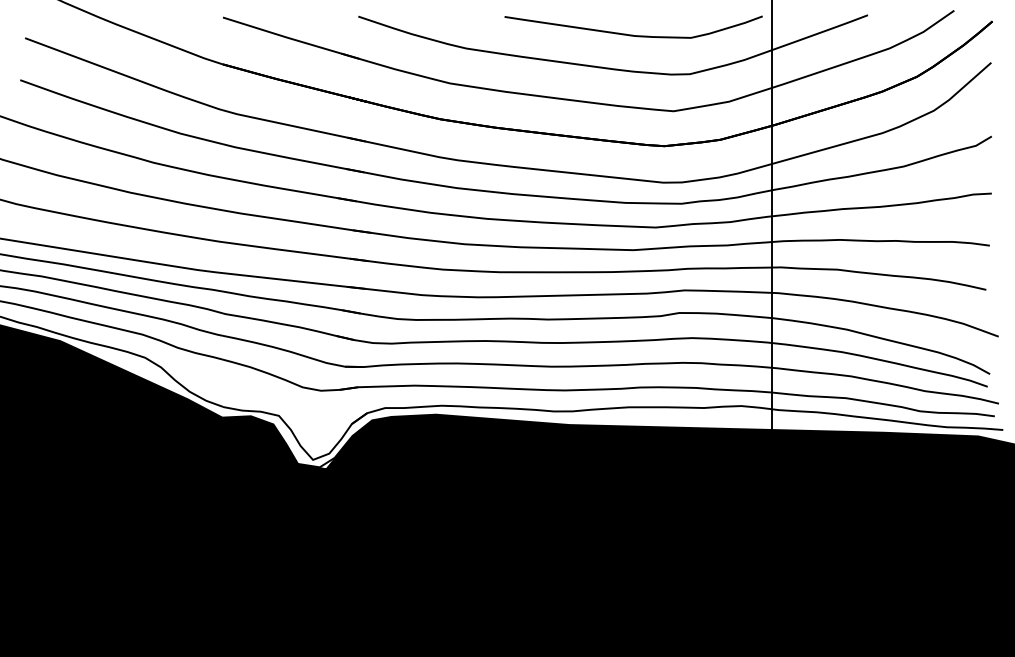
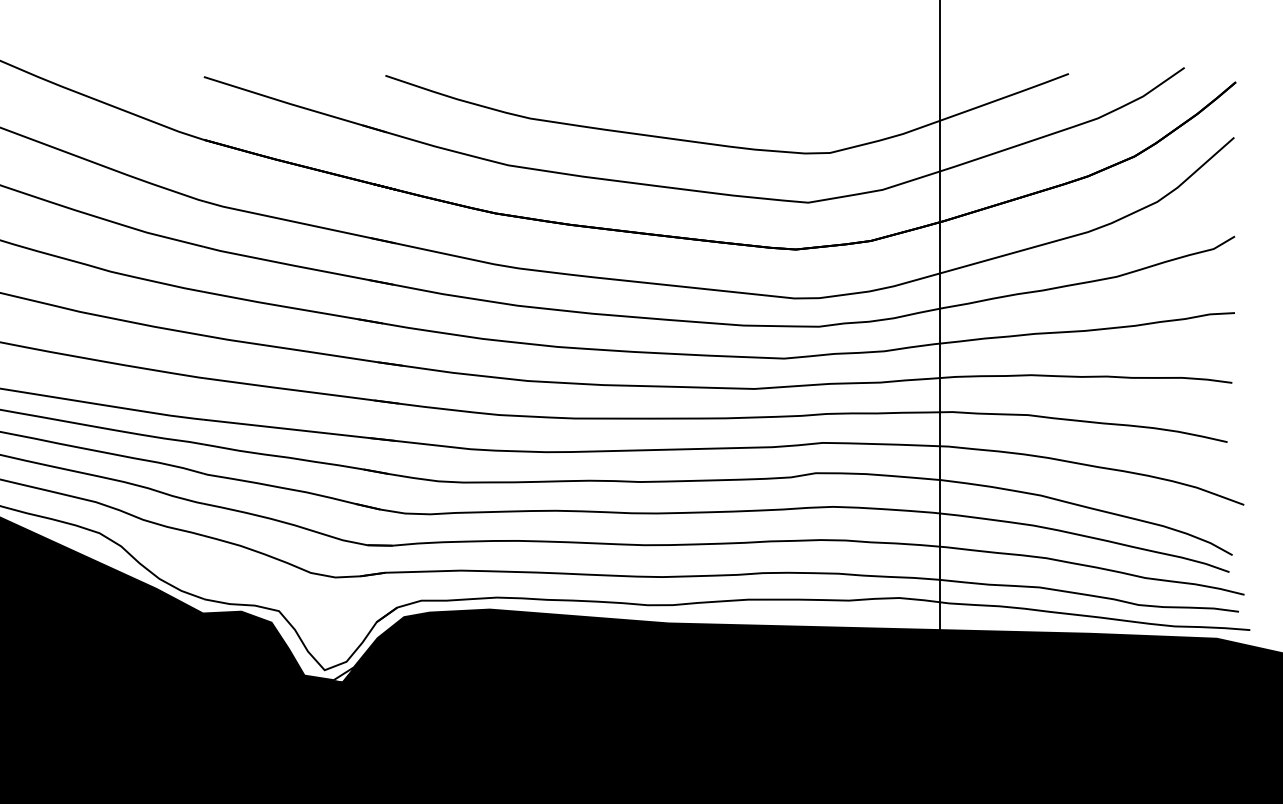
curve: (633, 34) -> (754, 99), removed

